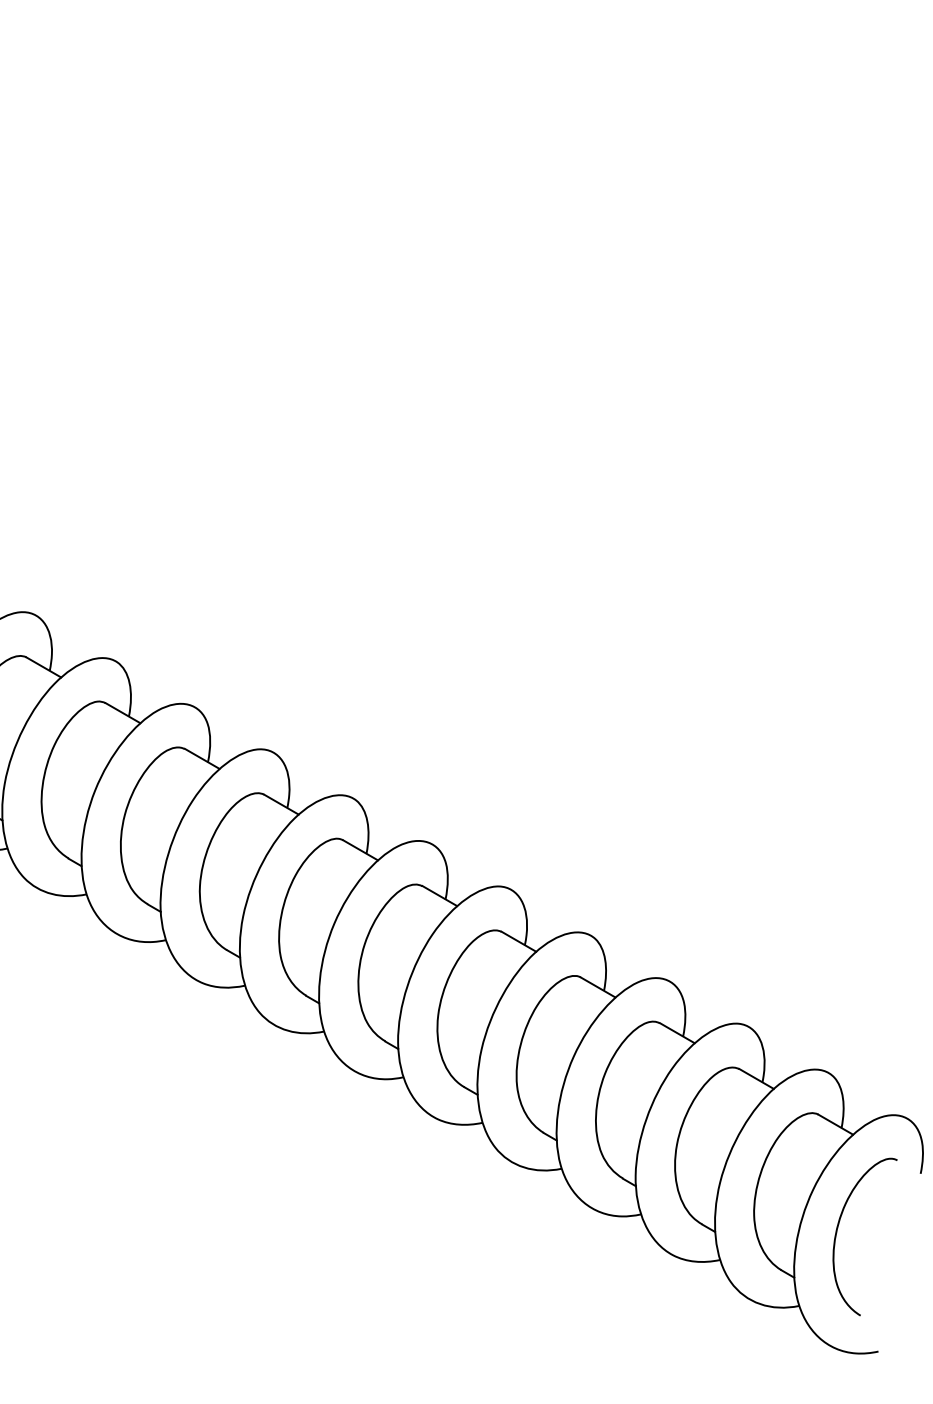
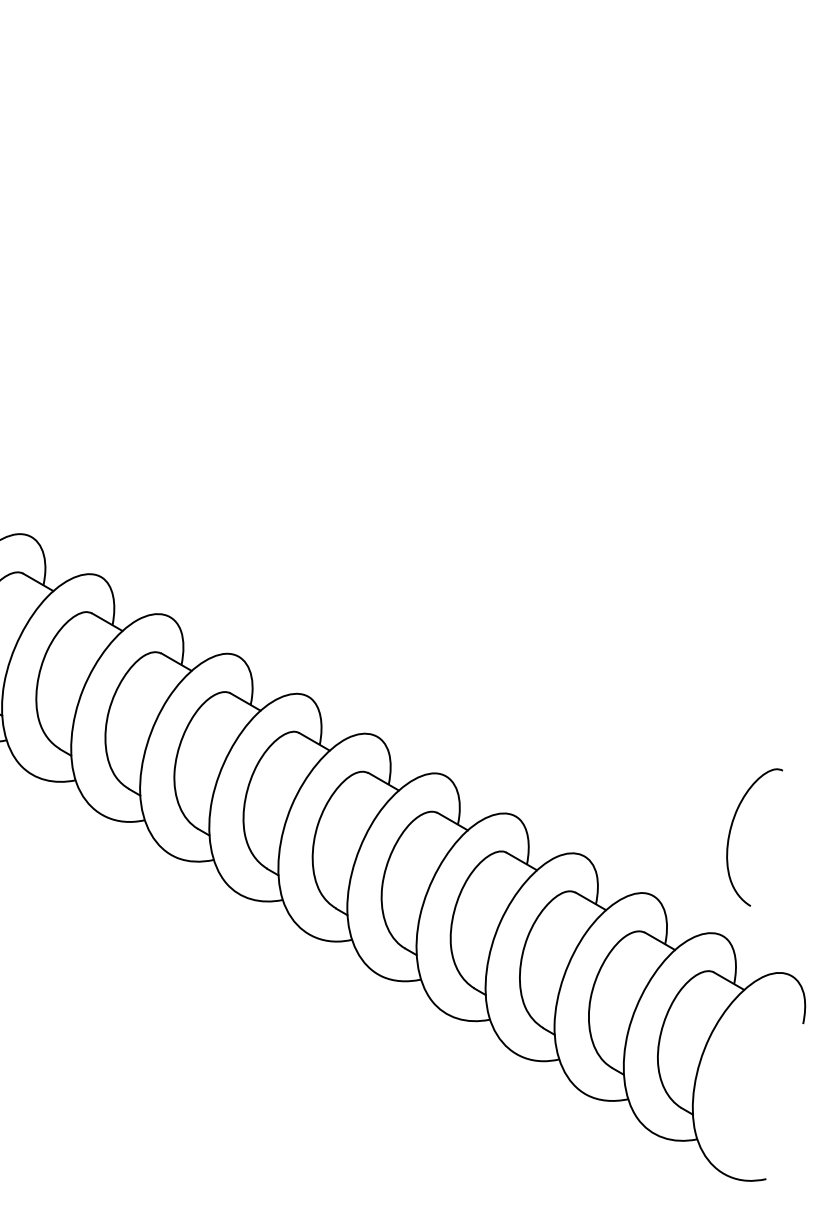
curve: (838, 1228) -> (731, 830), moved

